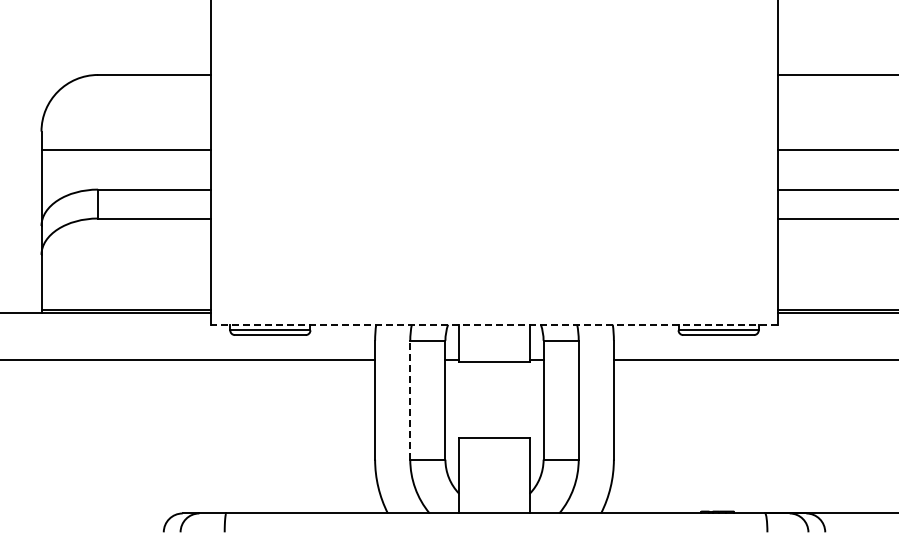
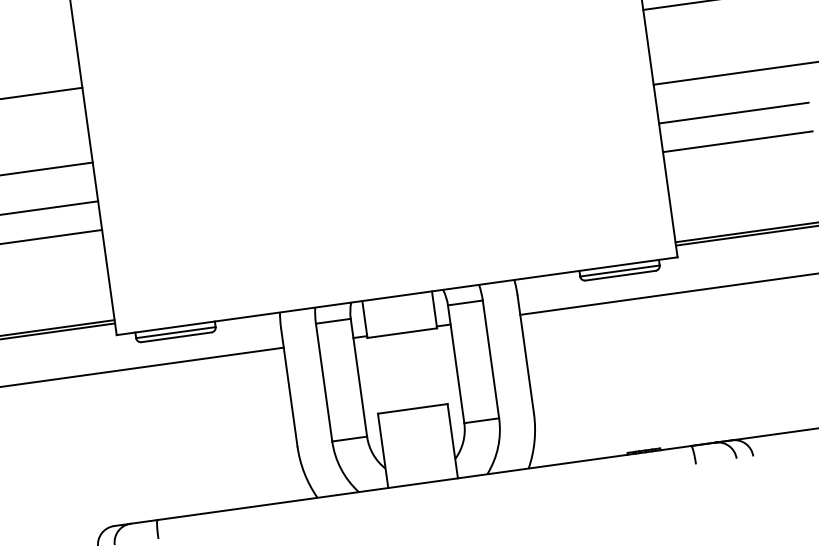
line: (494, 324) -> (397, 296), dashed -> solid
line: (410, 399) -> (324, 381), dashed -> solid

